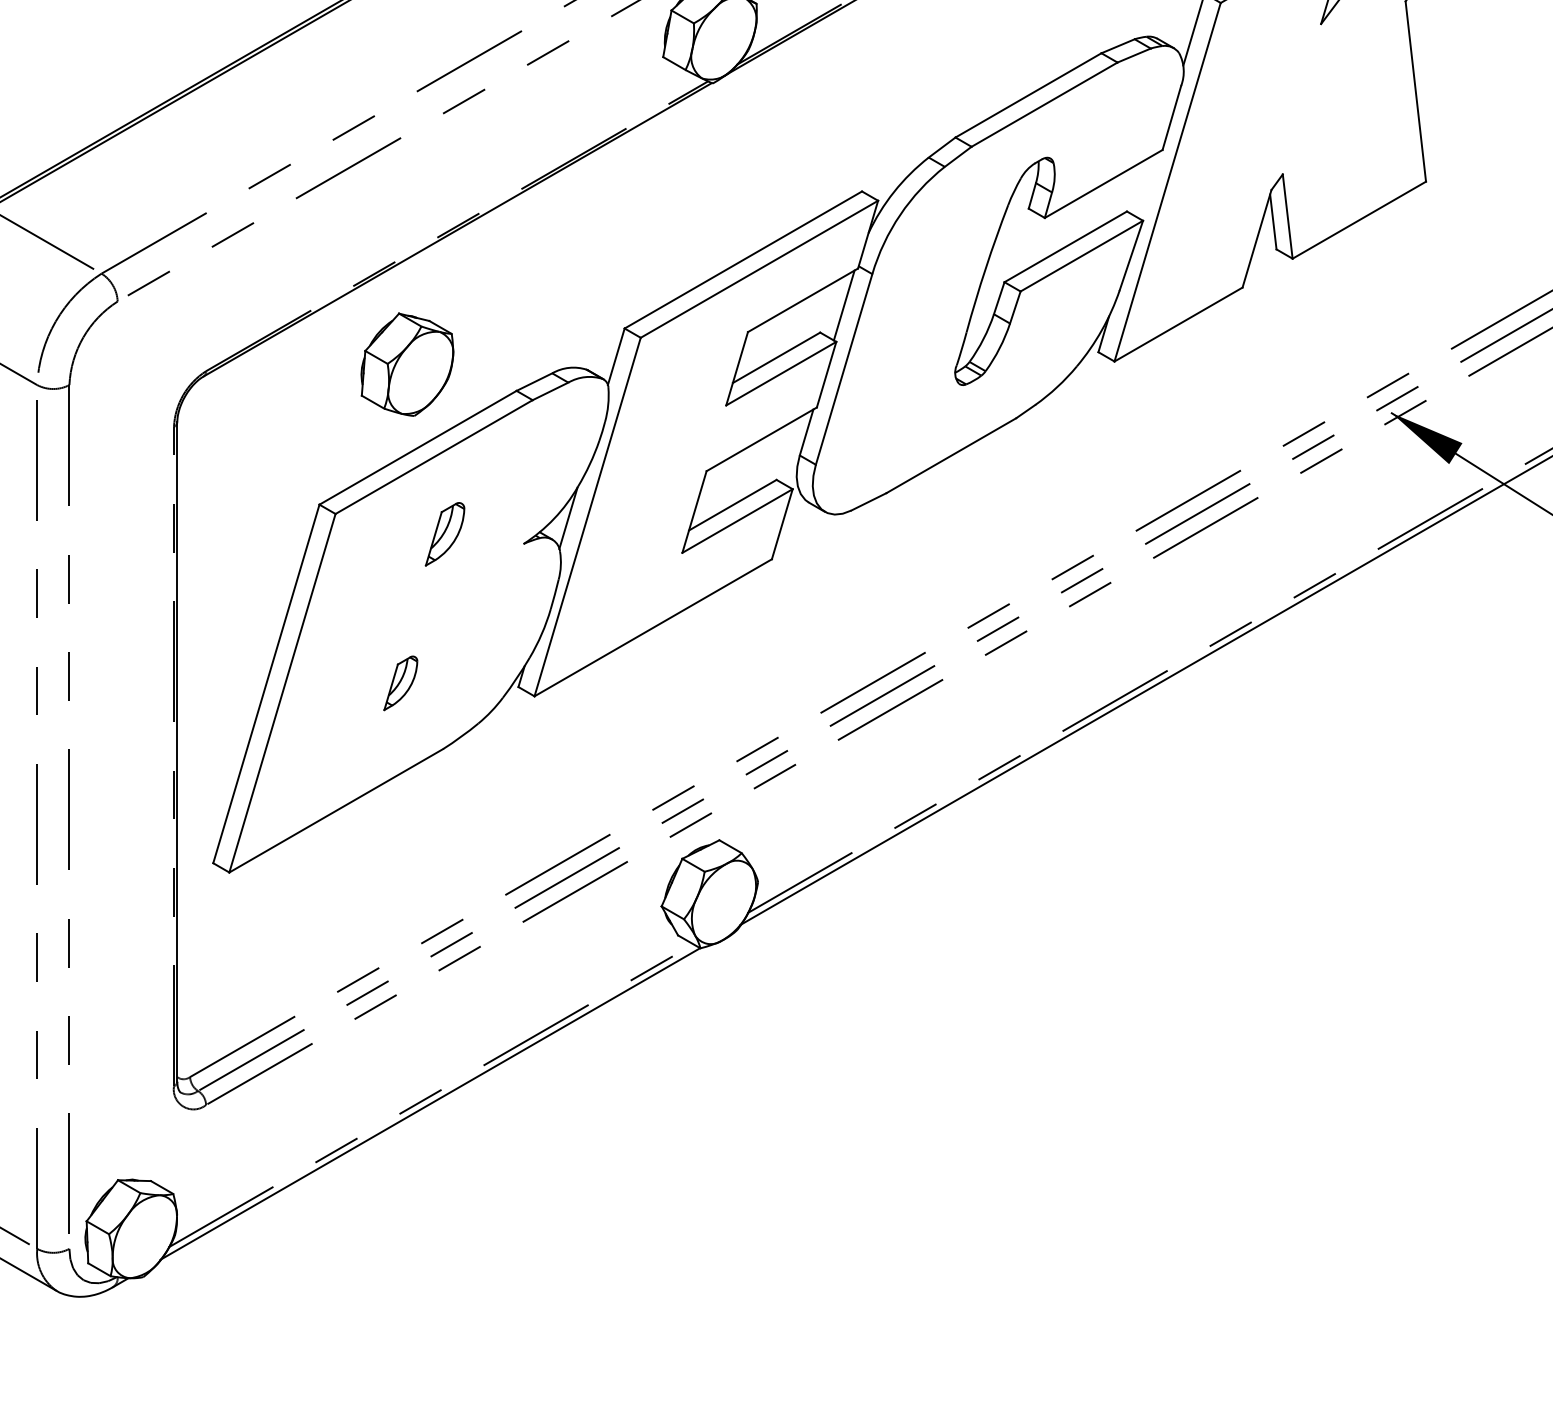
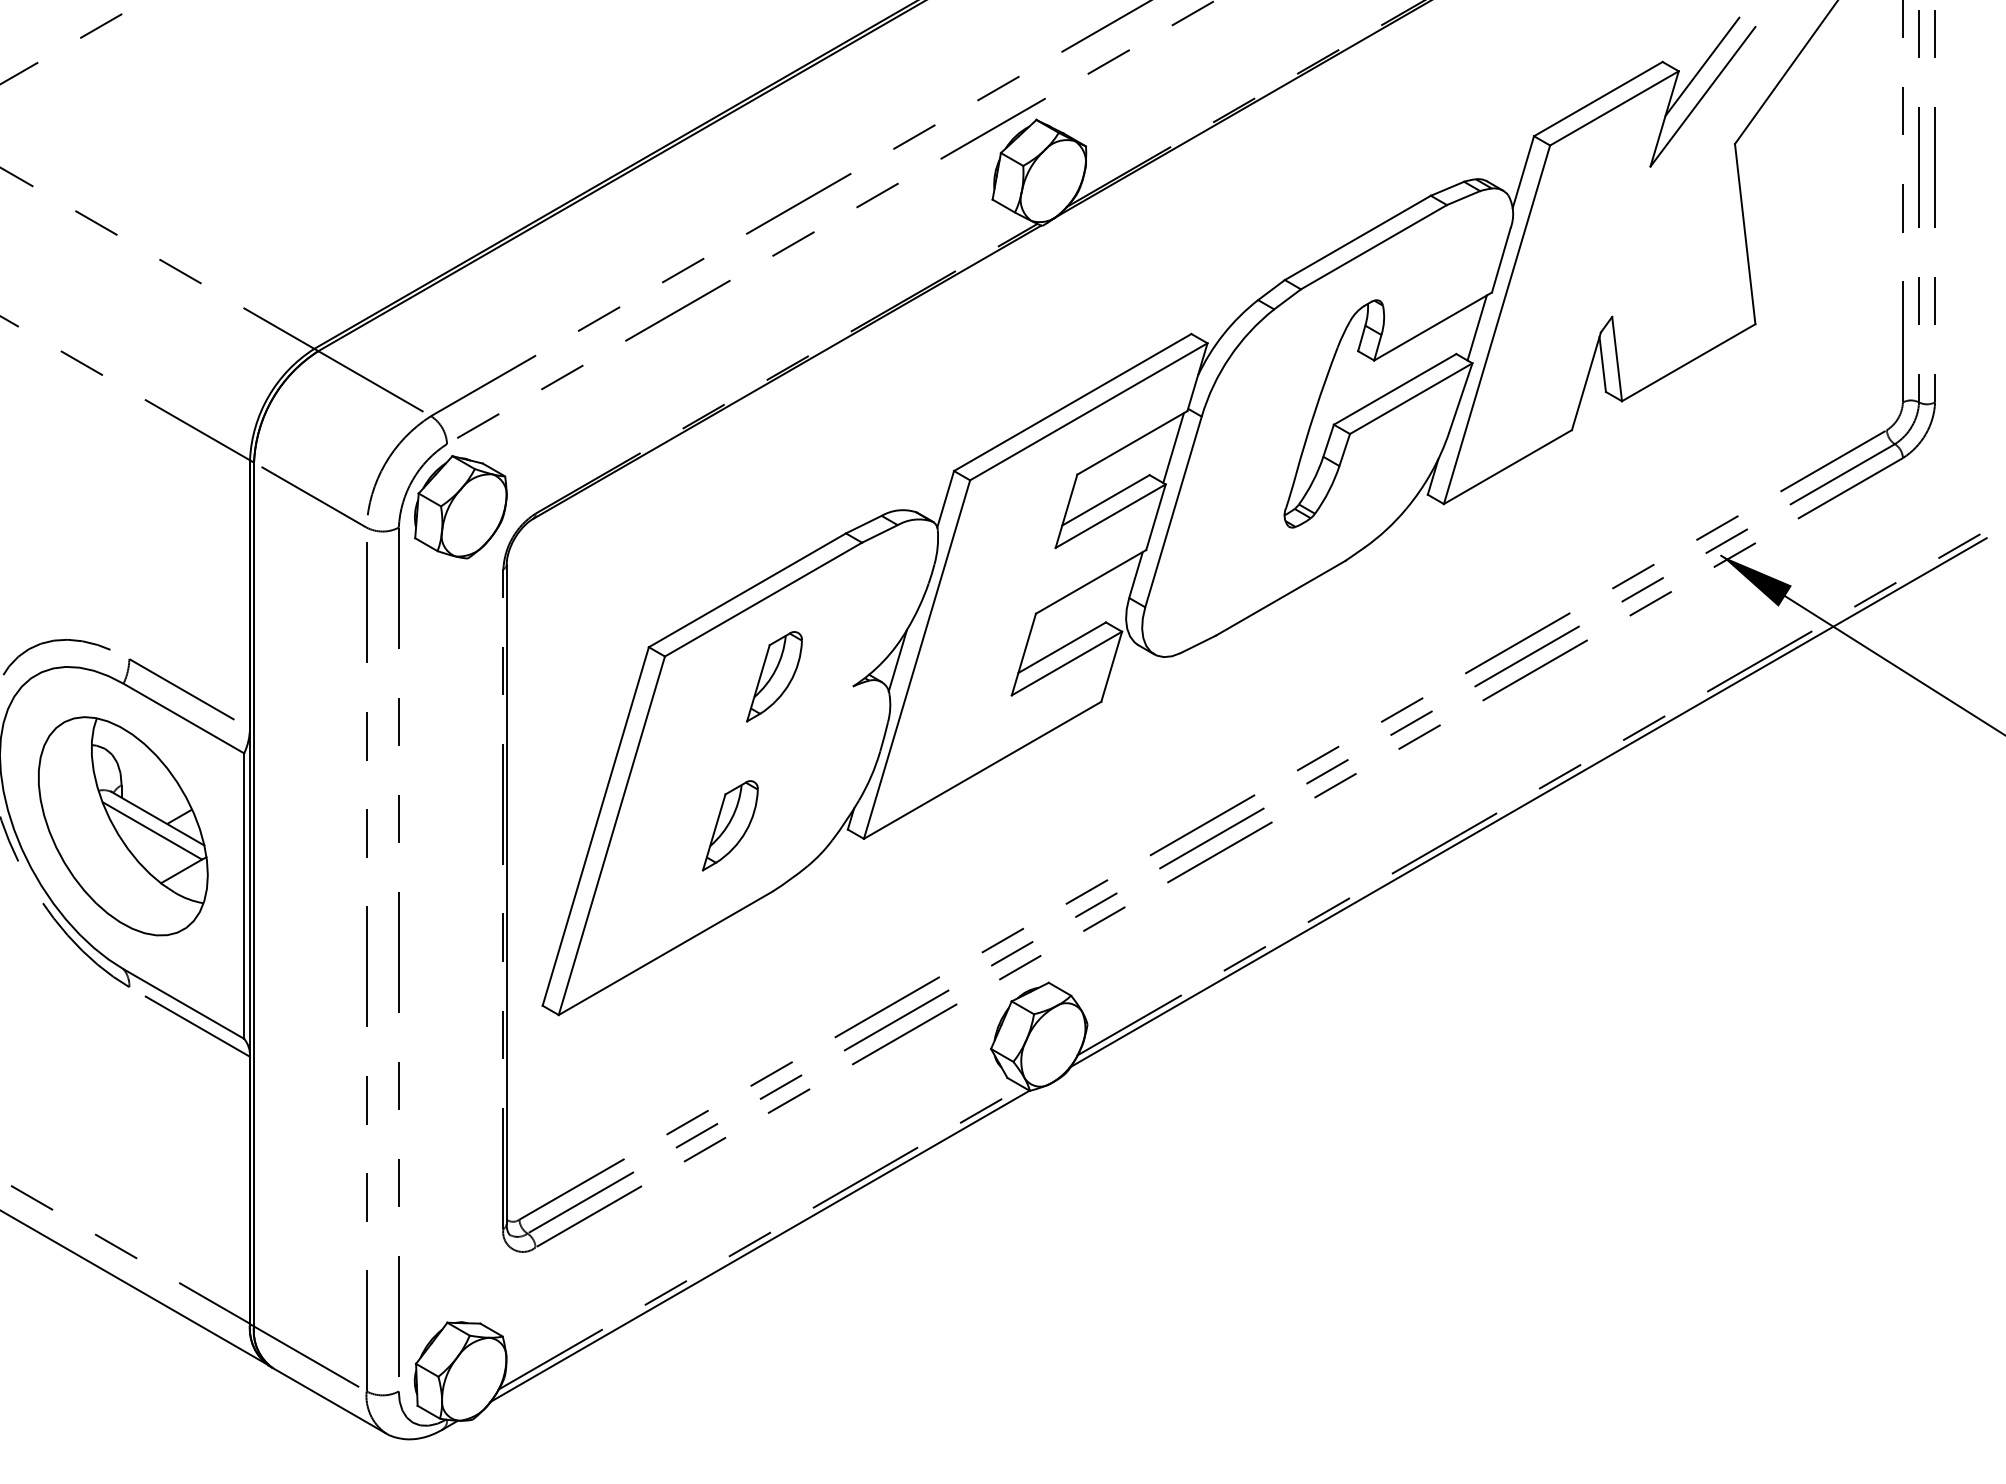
line: (1147, 184) -> (1476, 327), added
part: (407, 364) -> (460, 507), moved
part: (445, 533) -> (774, 676), size x1.43
part: (400, 682) -> (729, 825), size x1.67

